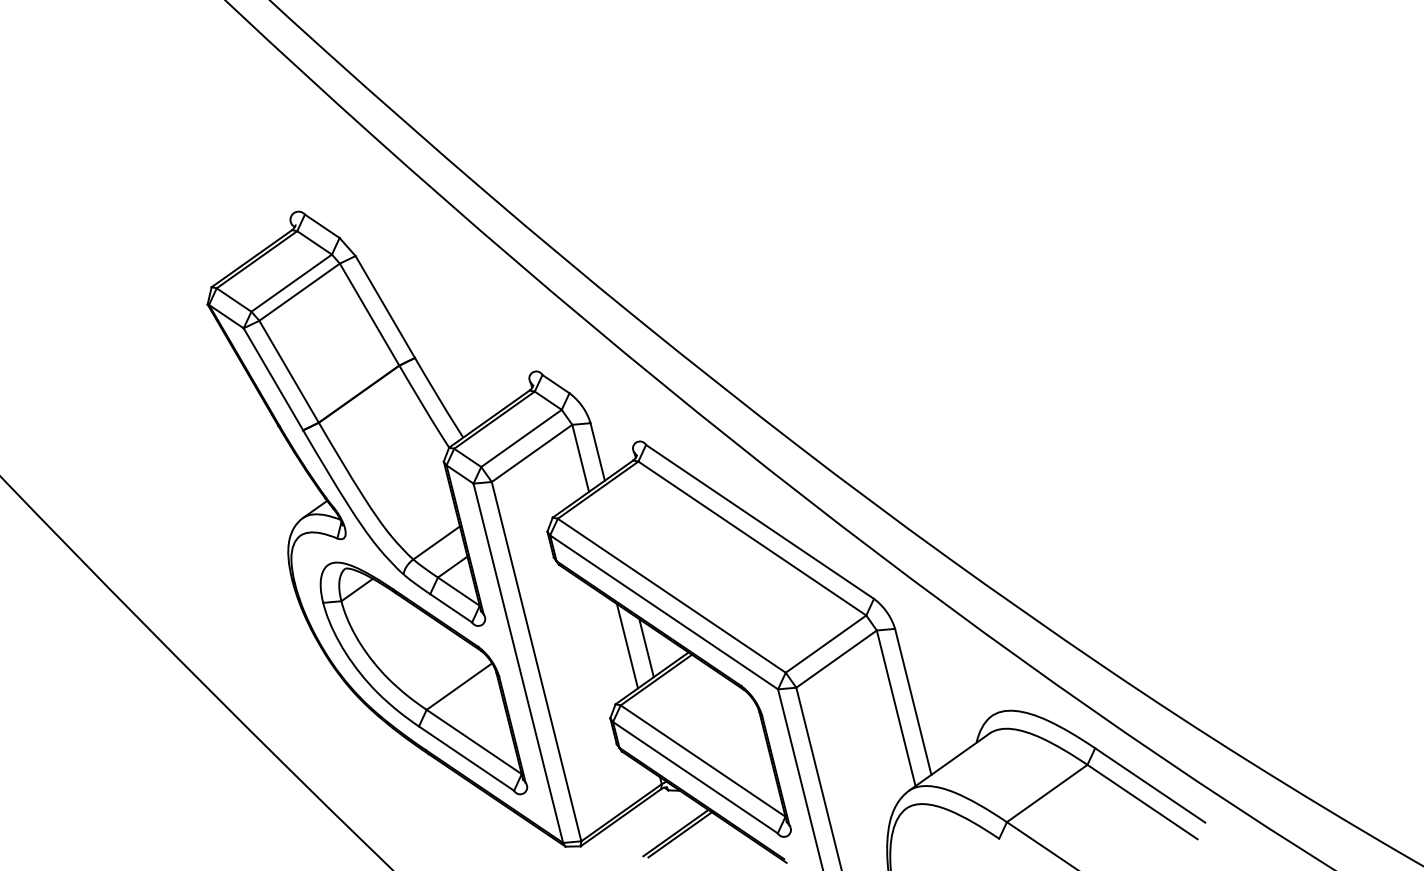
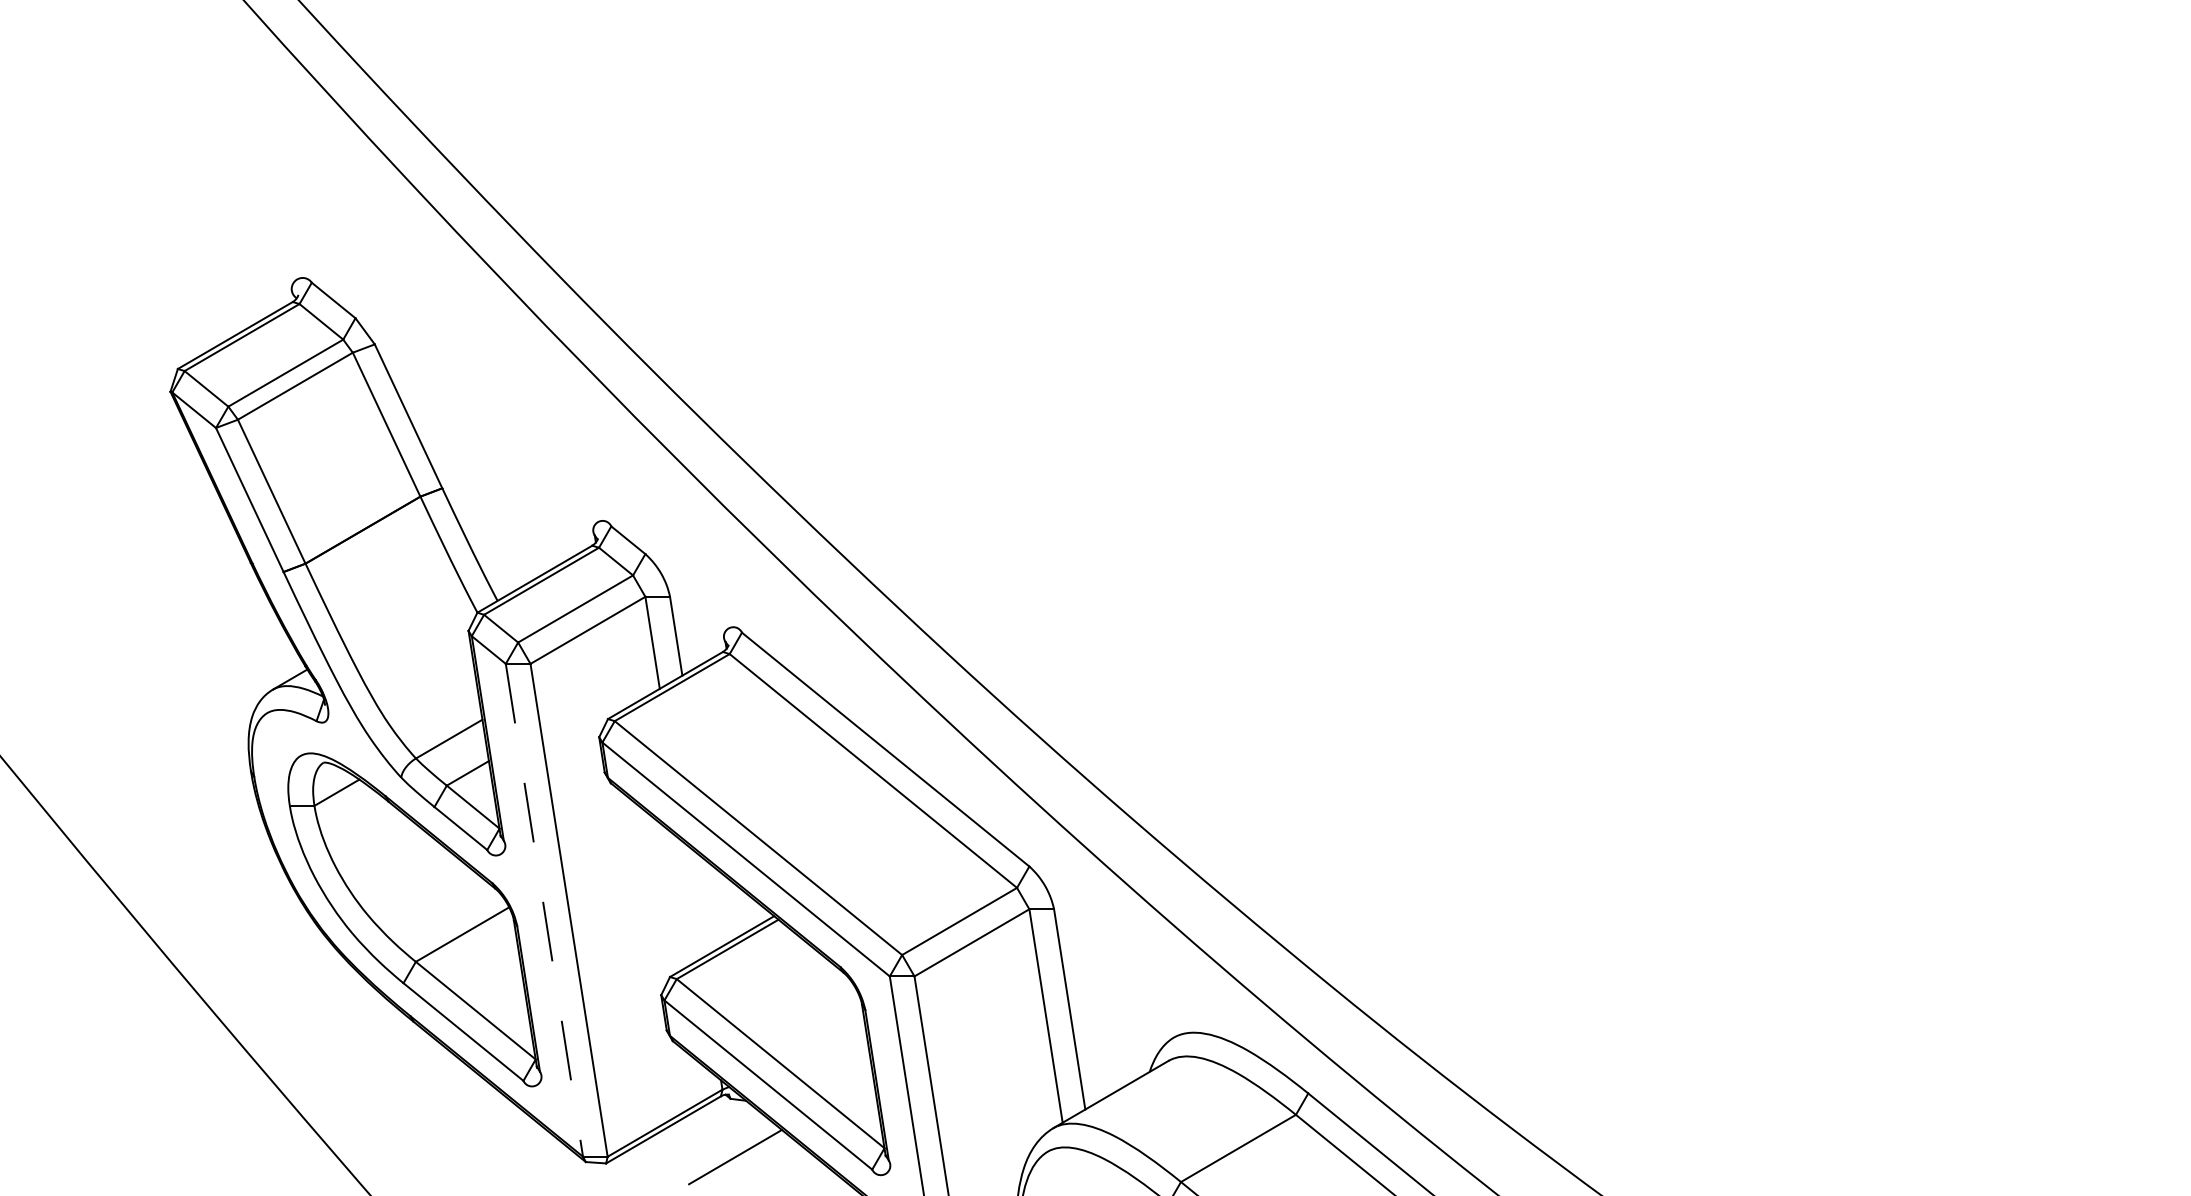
line: (627, 646) -> (692, 900), removed
line: (646, 648) -> (718, 905), removed
line: (518, 663) -> (544, 910), solid -> dashed
line: (679, 834) -> (740, 1159), removed

